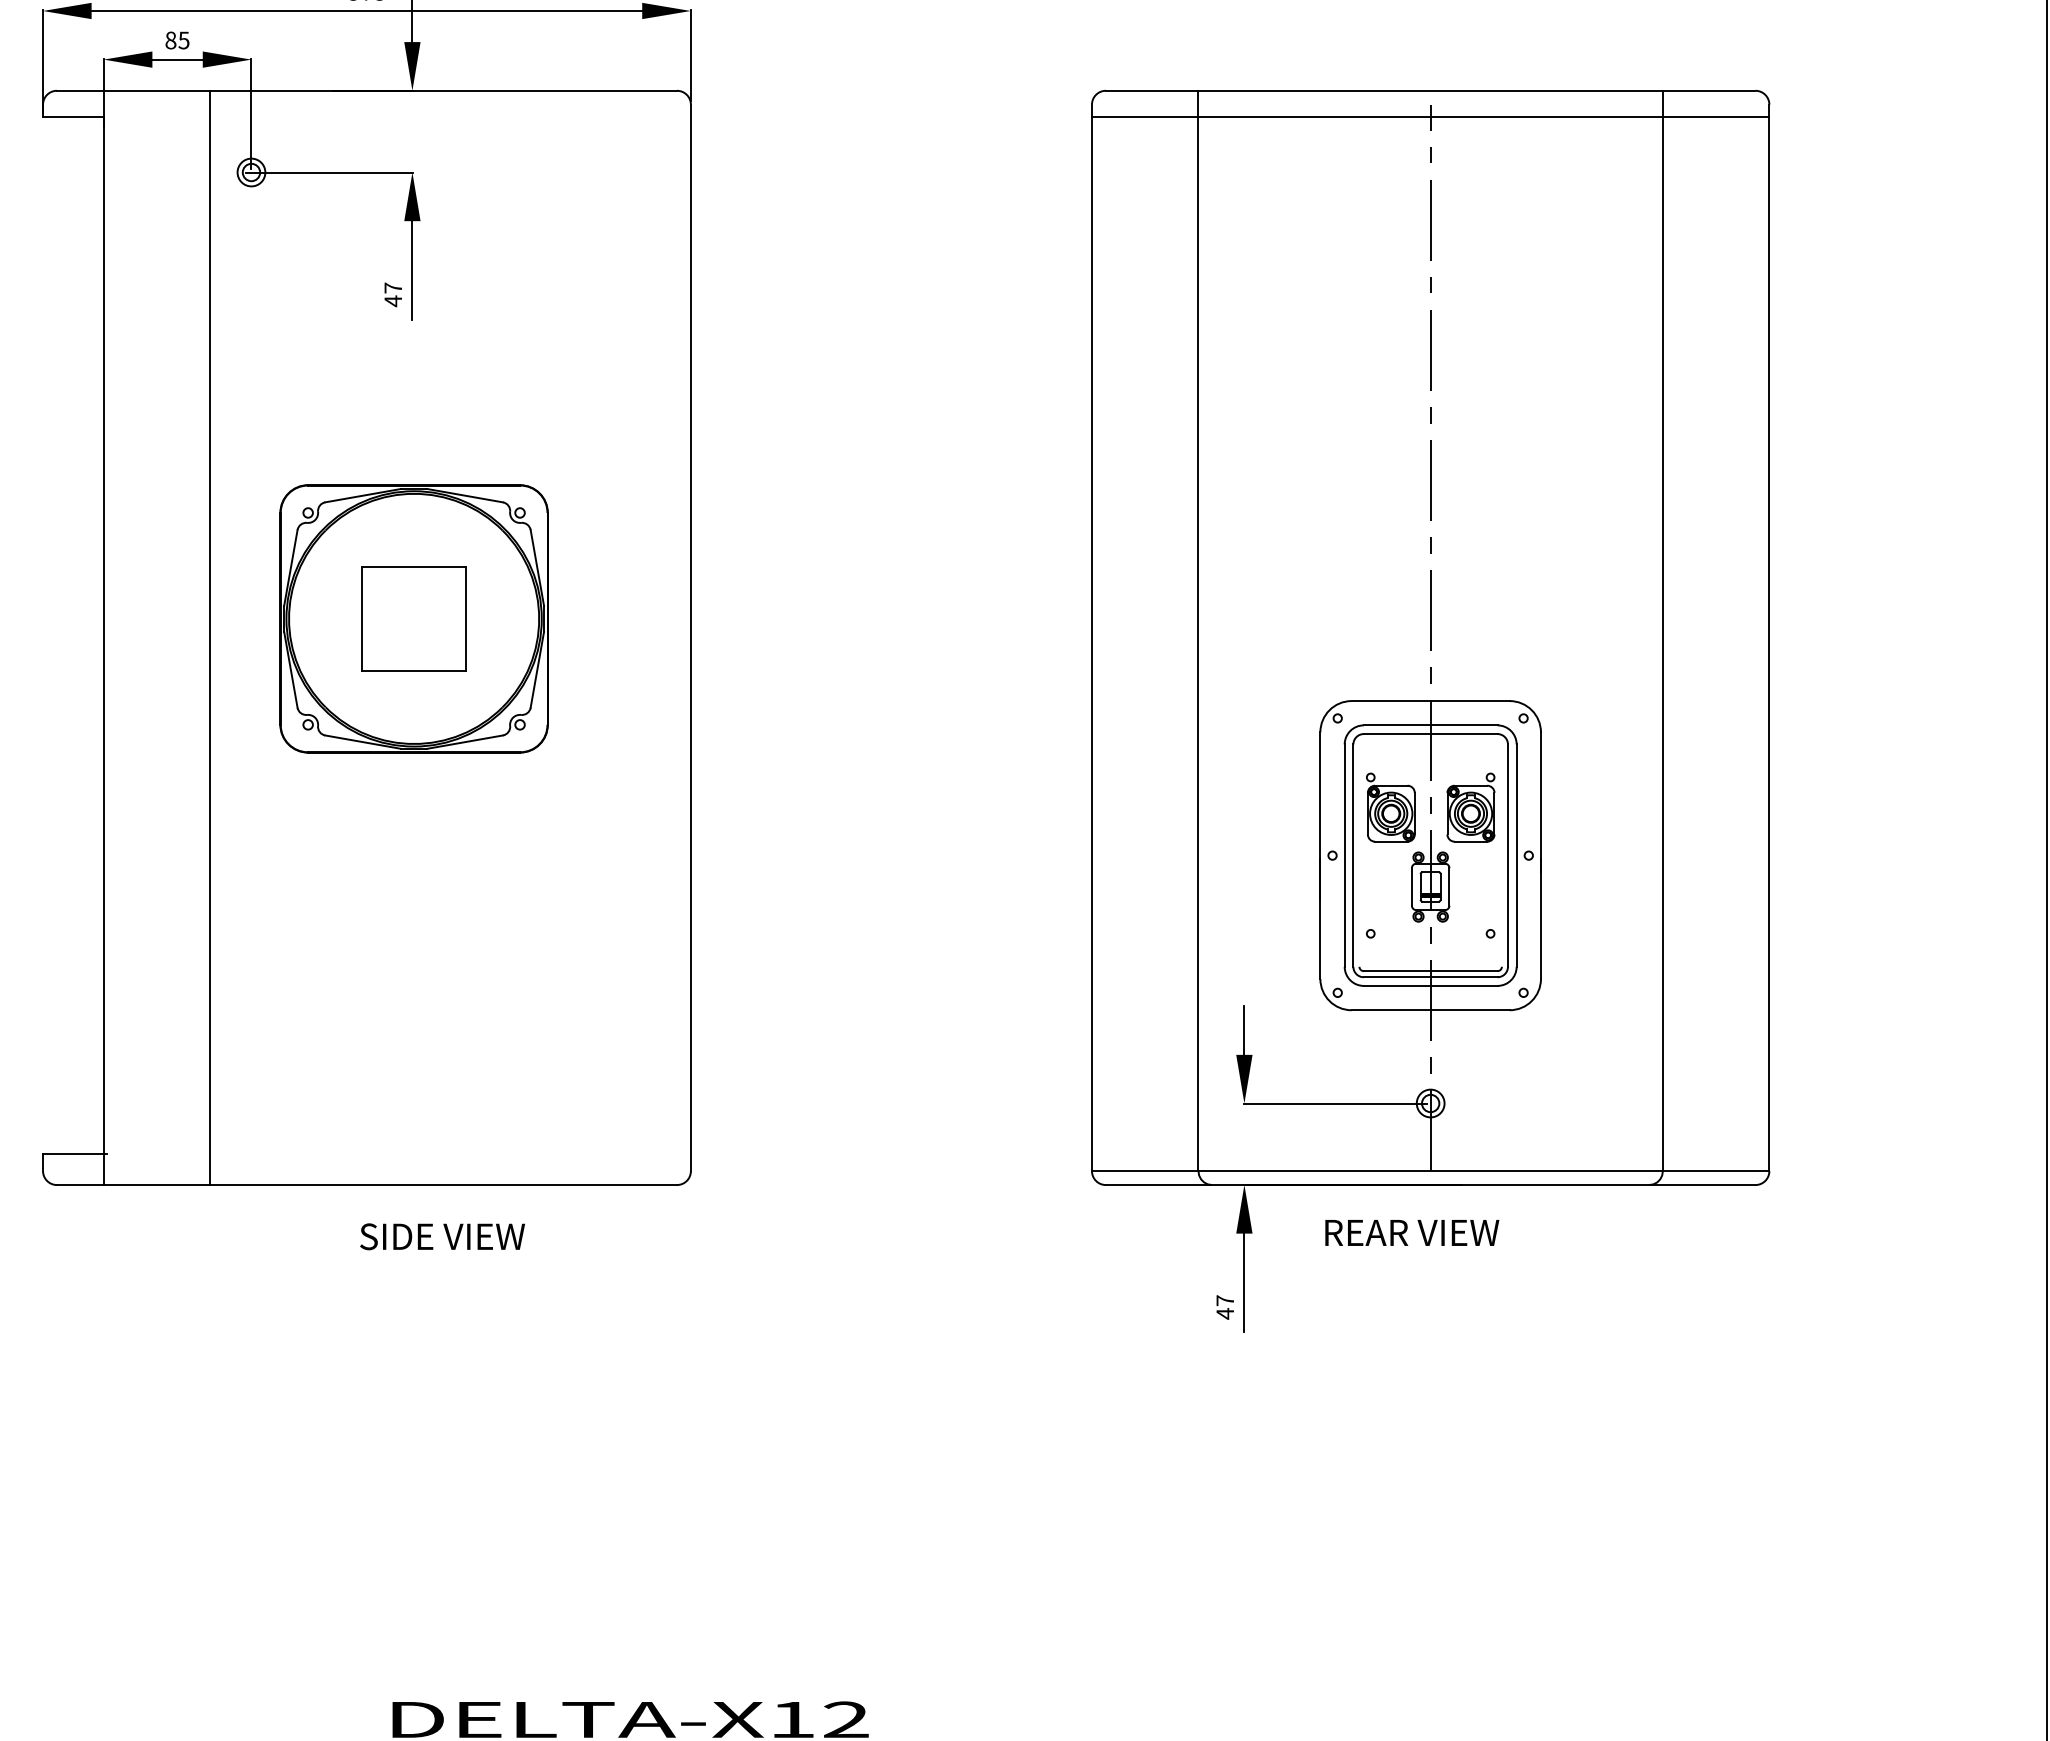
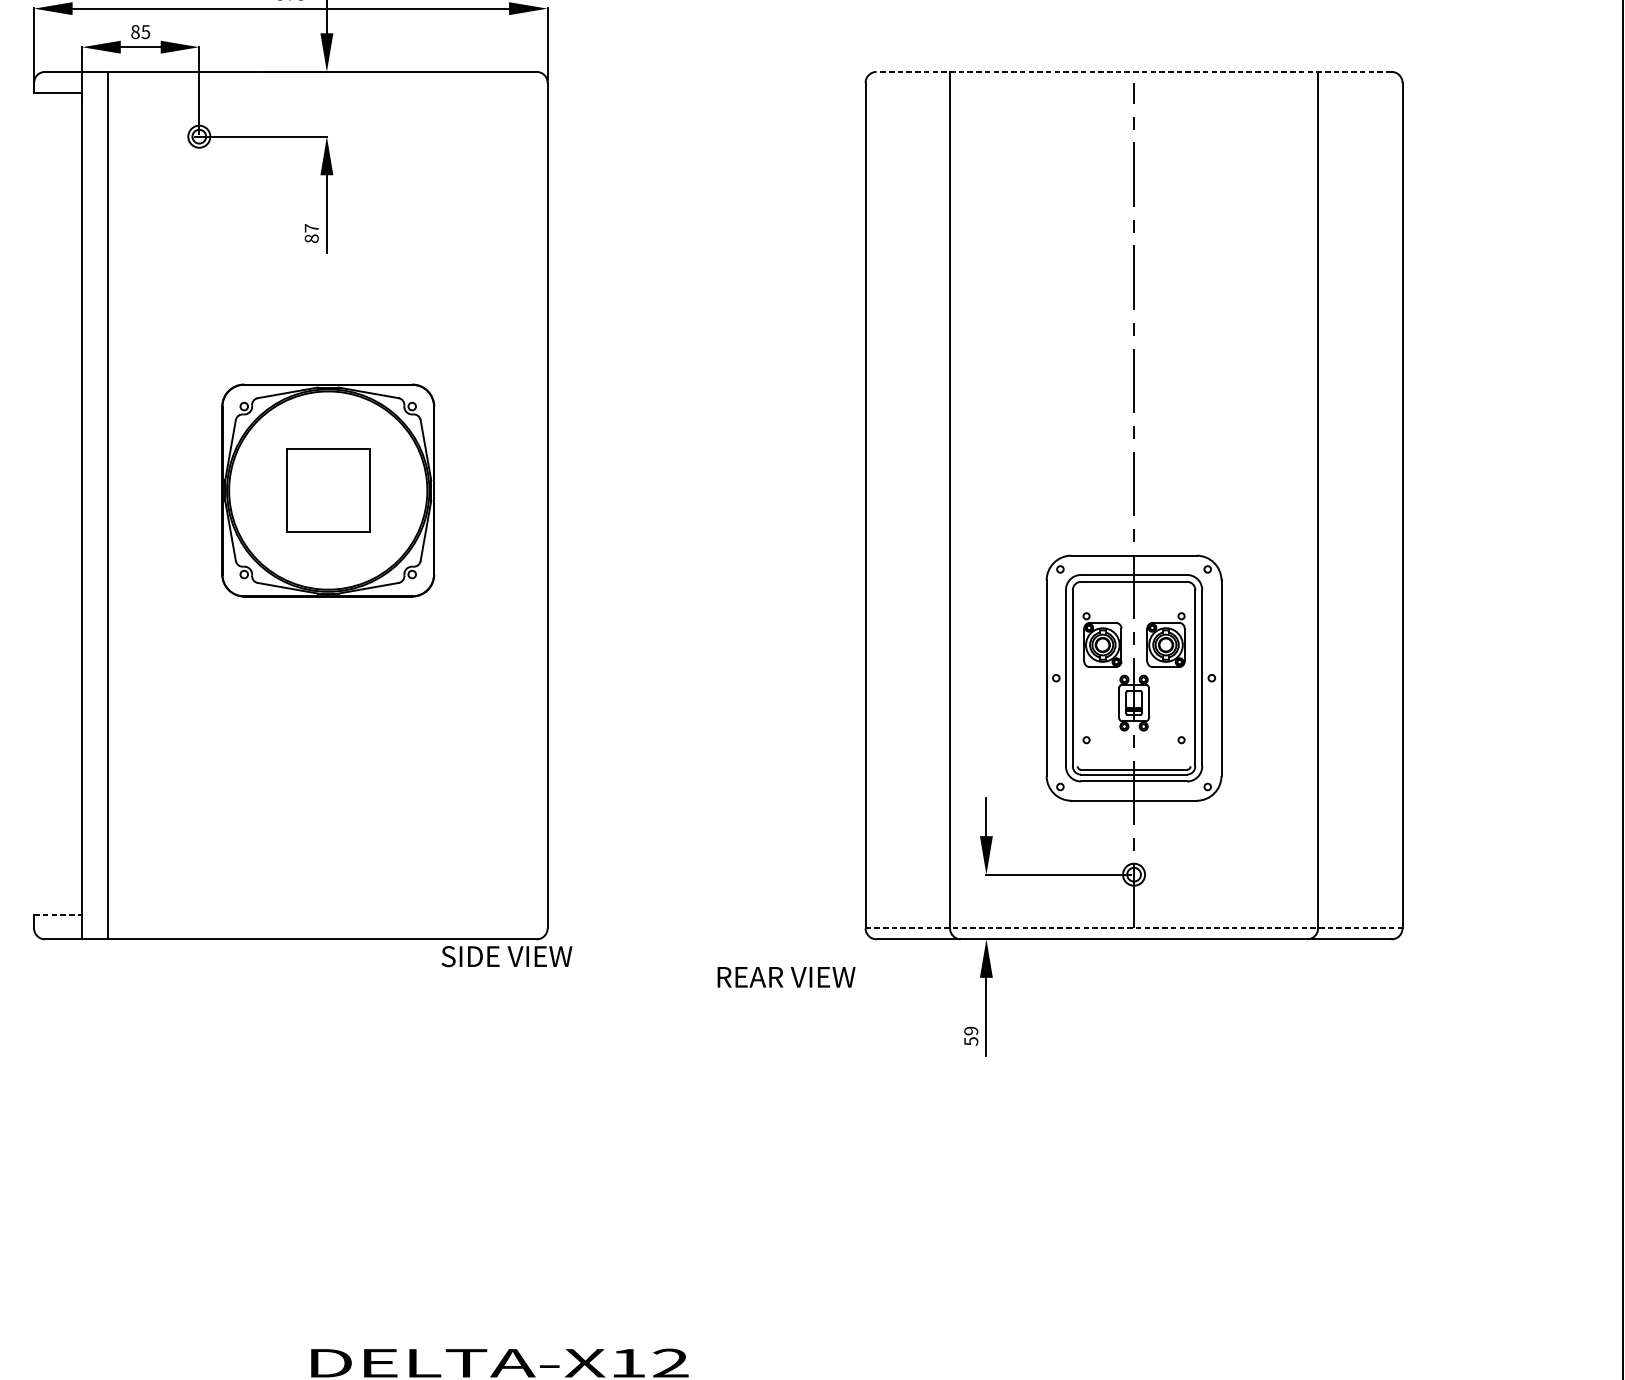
line: (1430, 90) -> (1133, 71), solid -> dashed
line: (1430, 116) -> (1133, 92), removed
text: (393, 301) -> (311, 238), 47 -> 87
line: (210, 637) -> (108, 505), moved
line: (75, 1153) -> (59, 914), solid -> dashed
line: (1430, 1171) -> (1133, 928), solid -> dashed
text: (1412, 1232) -> (786, 976), moved
text: (442, 1236) -> (506, 956), moved
text: (1225, 1307) -> (971, 1036), 47 -> 59

